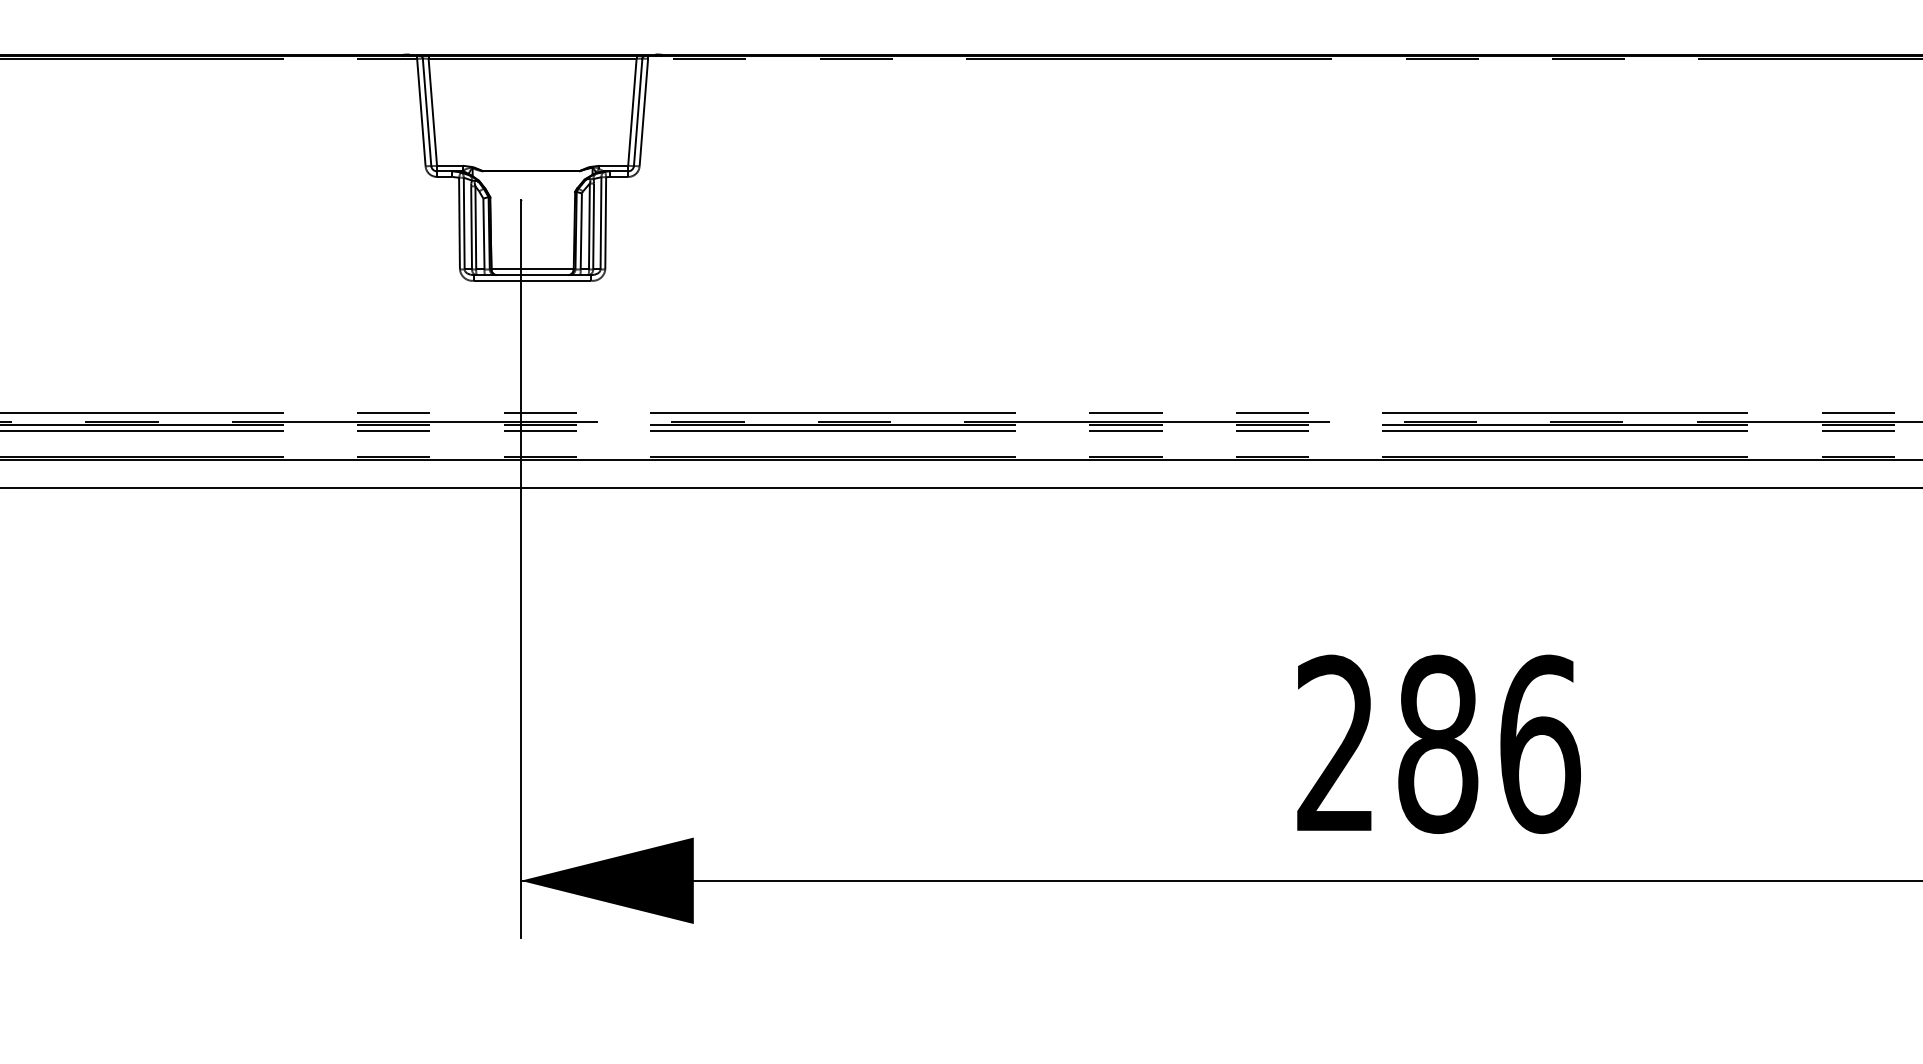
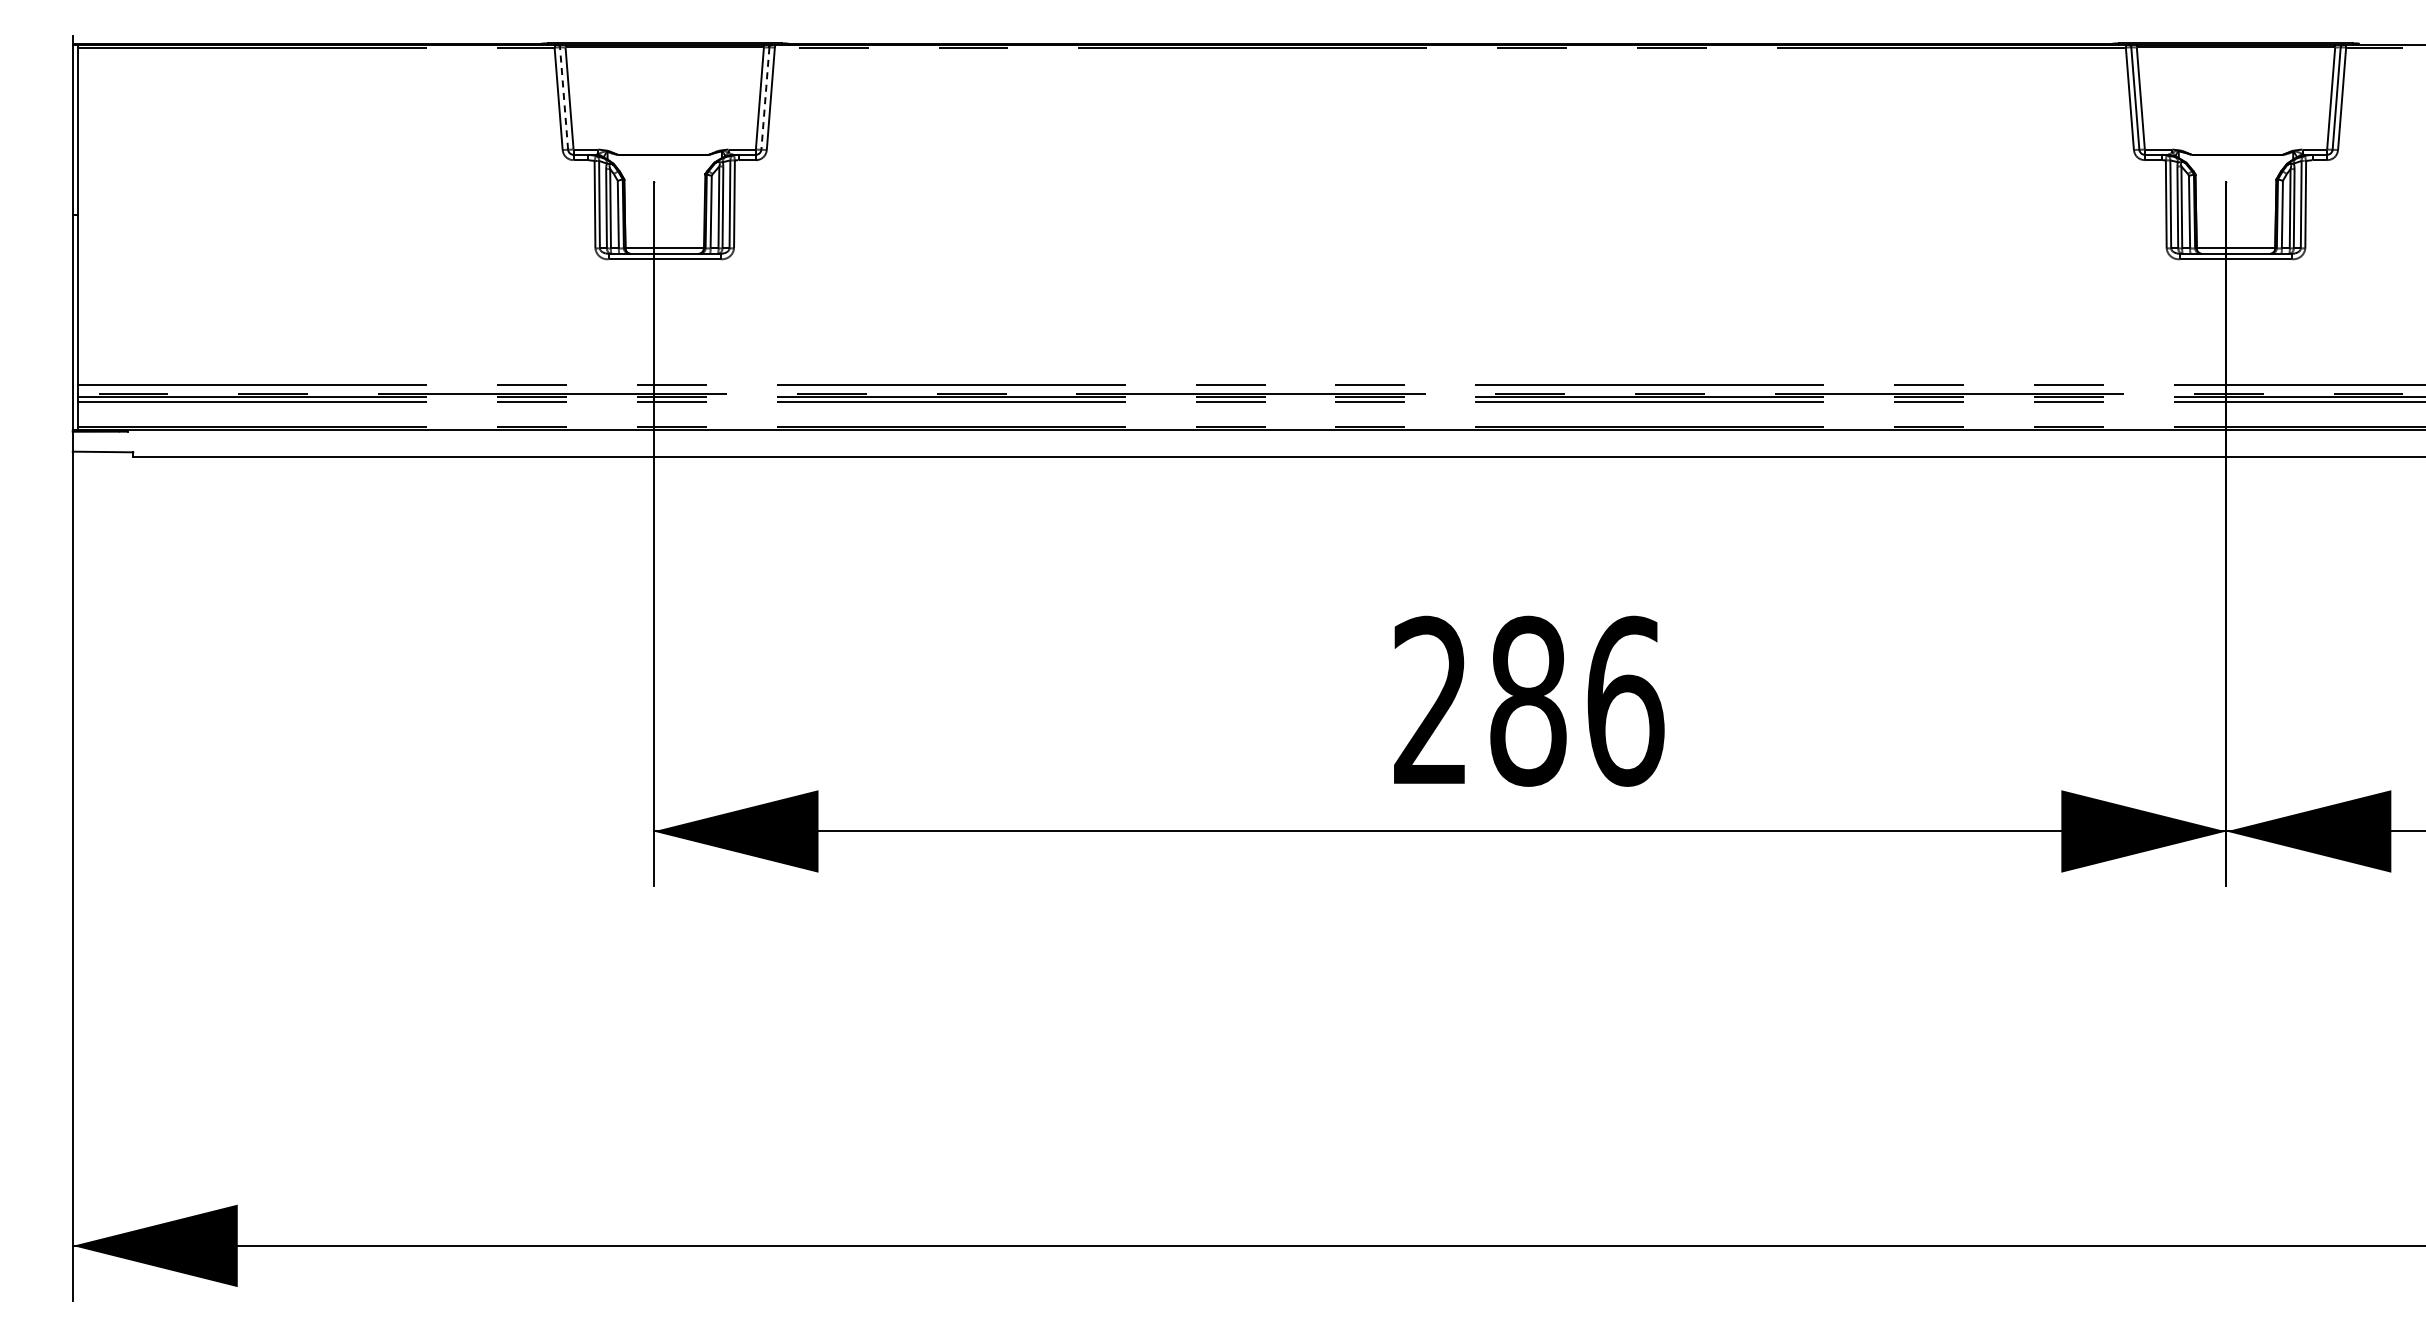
line: (427, 112) -> (564, 98), solid -> dashed
line: (638, 113) -> (765, 99), solid -> dashed

